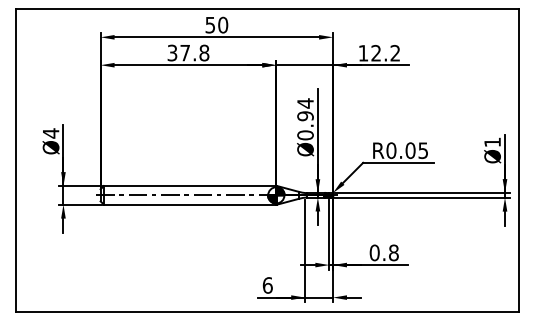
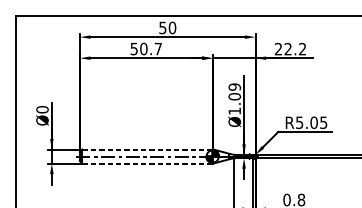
text: (188, 52) -> (146, 48), 37.8 -> 50.7
text: (363, 53) -> (278, 49), 12.2 -> 22.2
text: (305, 119) -> (234, 99), Ø0.94 -> Ø1.09
text: (50, 133) -> (42, 109), Ø4 -> Ø0
text: (391, 150) -> (299, 122), R0.05 -> R5.05
line: (189, 186) -> (147, 149), solid -> dashed
line: (189, 204) -> (147, 163), solid -> dashed

